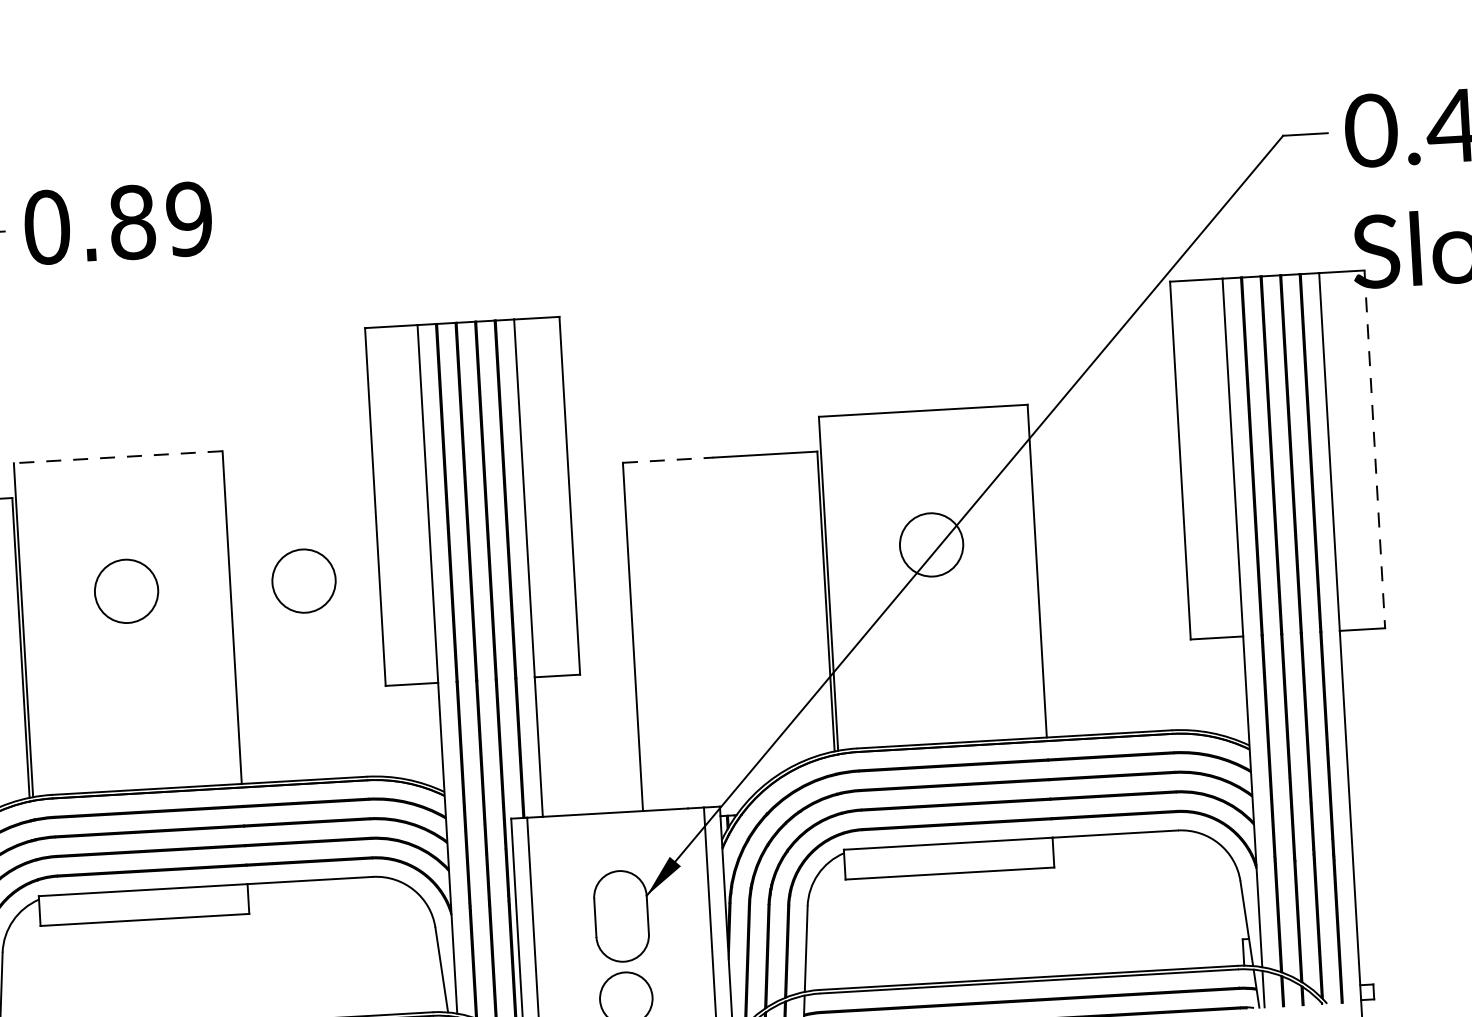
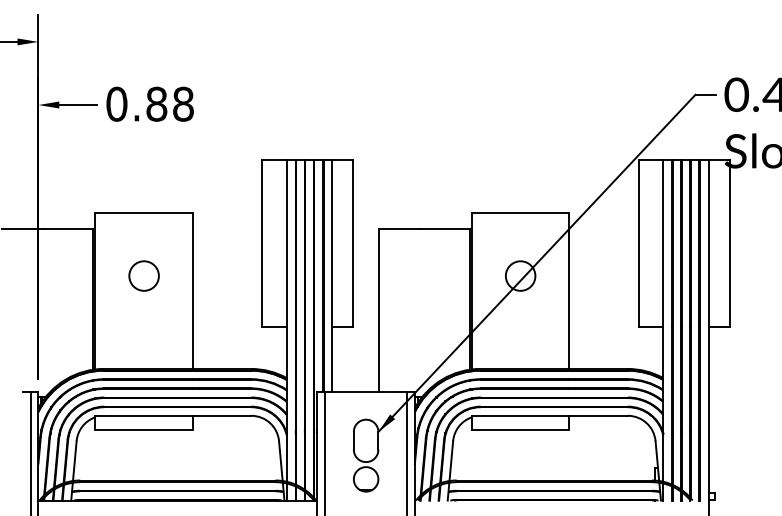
text: (187, 217) -> (182, 103), 0.89 -> 0.88
line: (1374, 449) -> (729, 243), dashed -> solid
line: (117, 457) -> (143, 213), dashed -> solid
line: (669, 460) -> (400, 229), dashed -> solid
circle: (302, 579) -> (226, 275), removed

